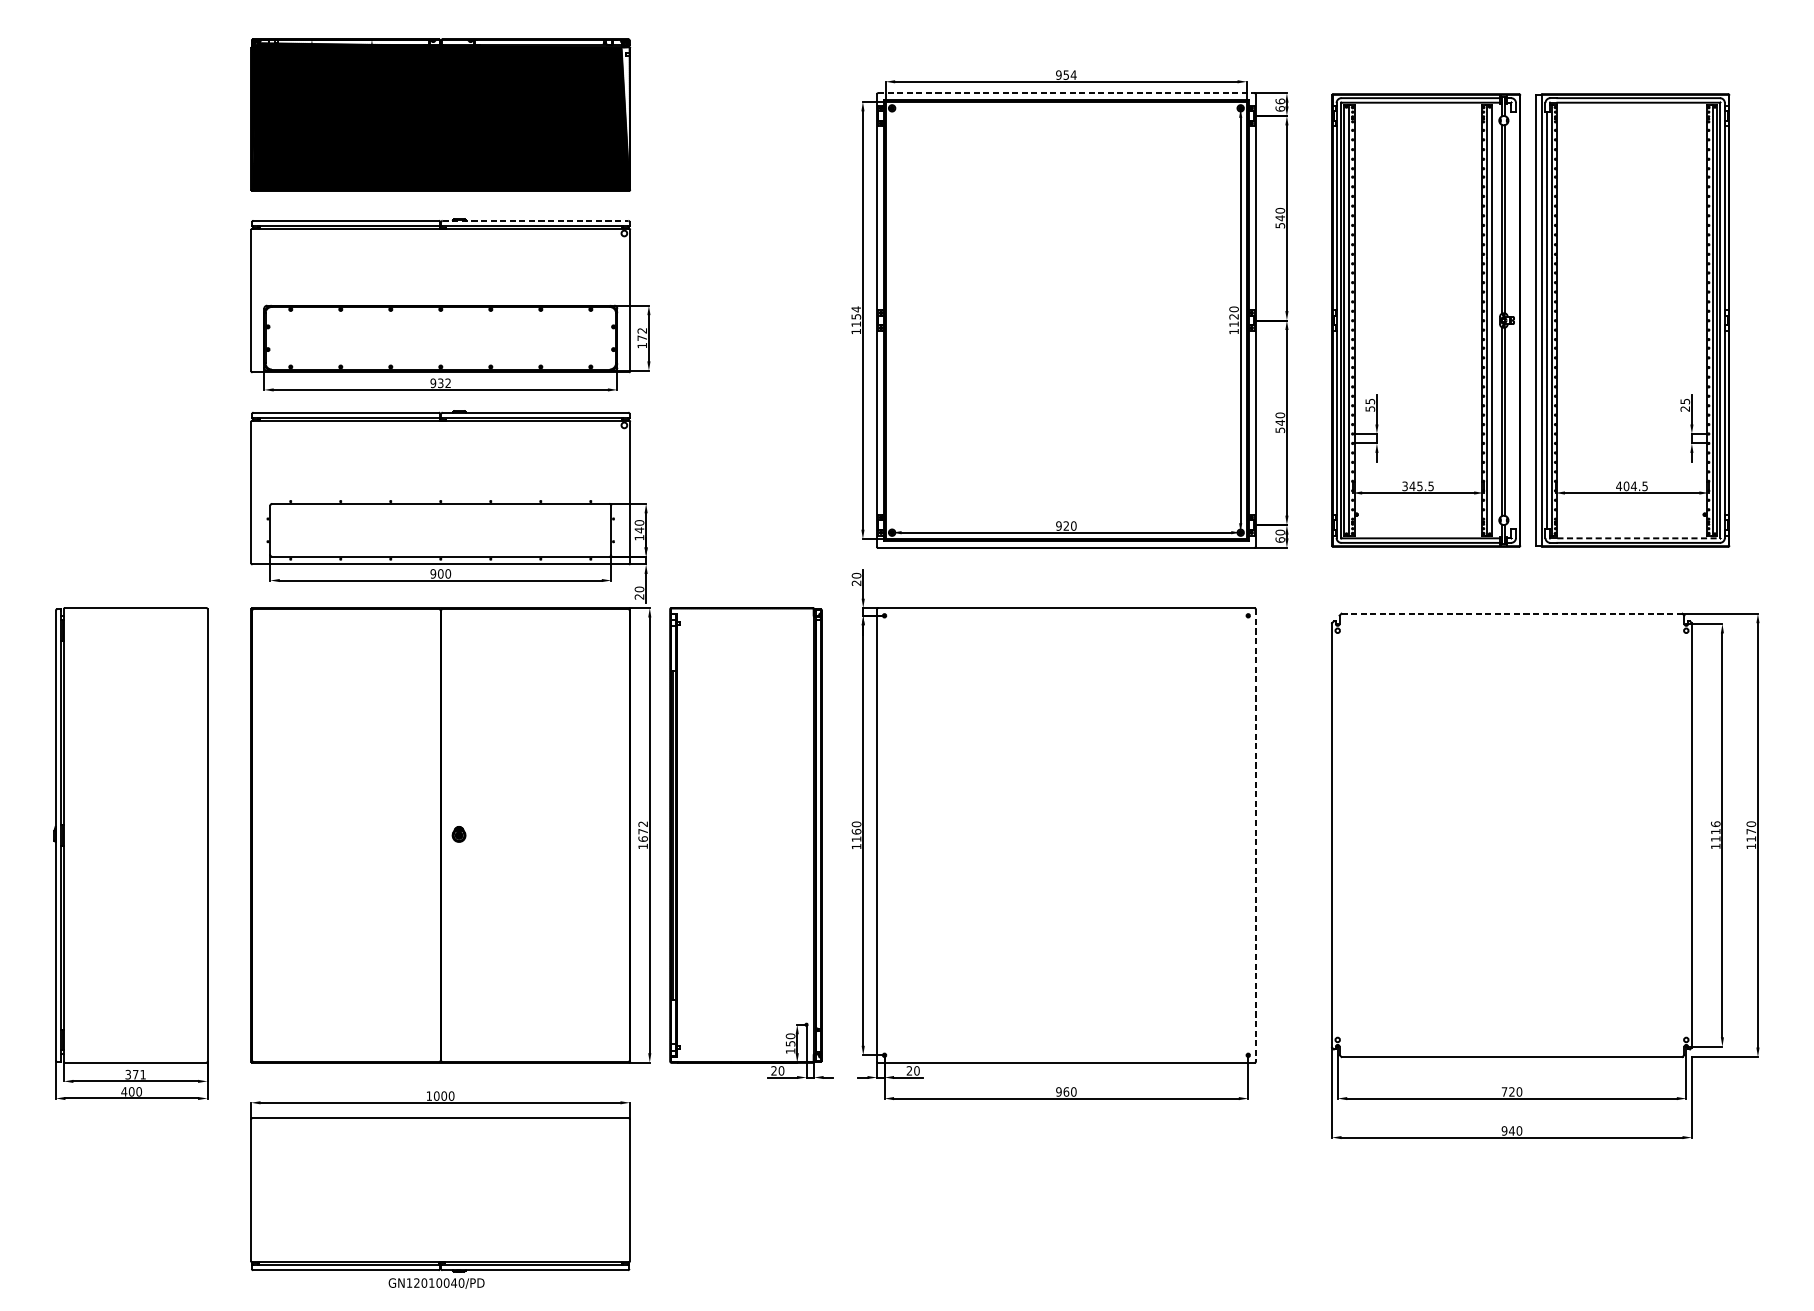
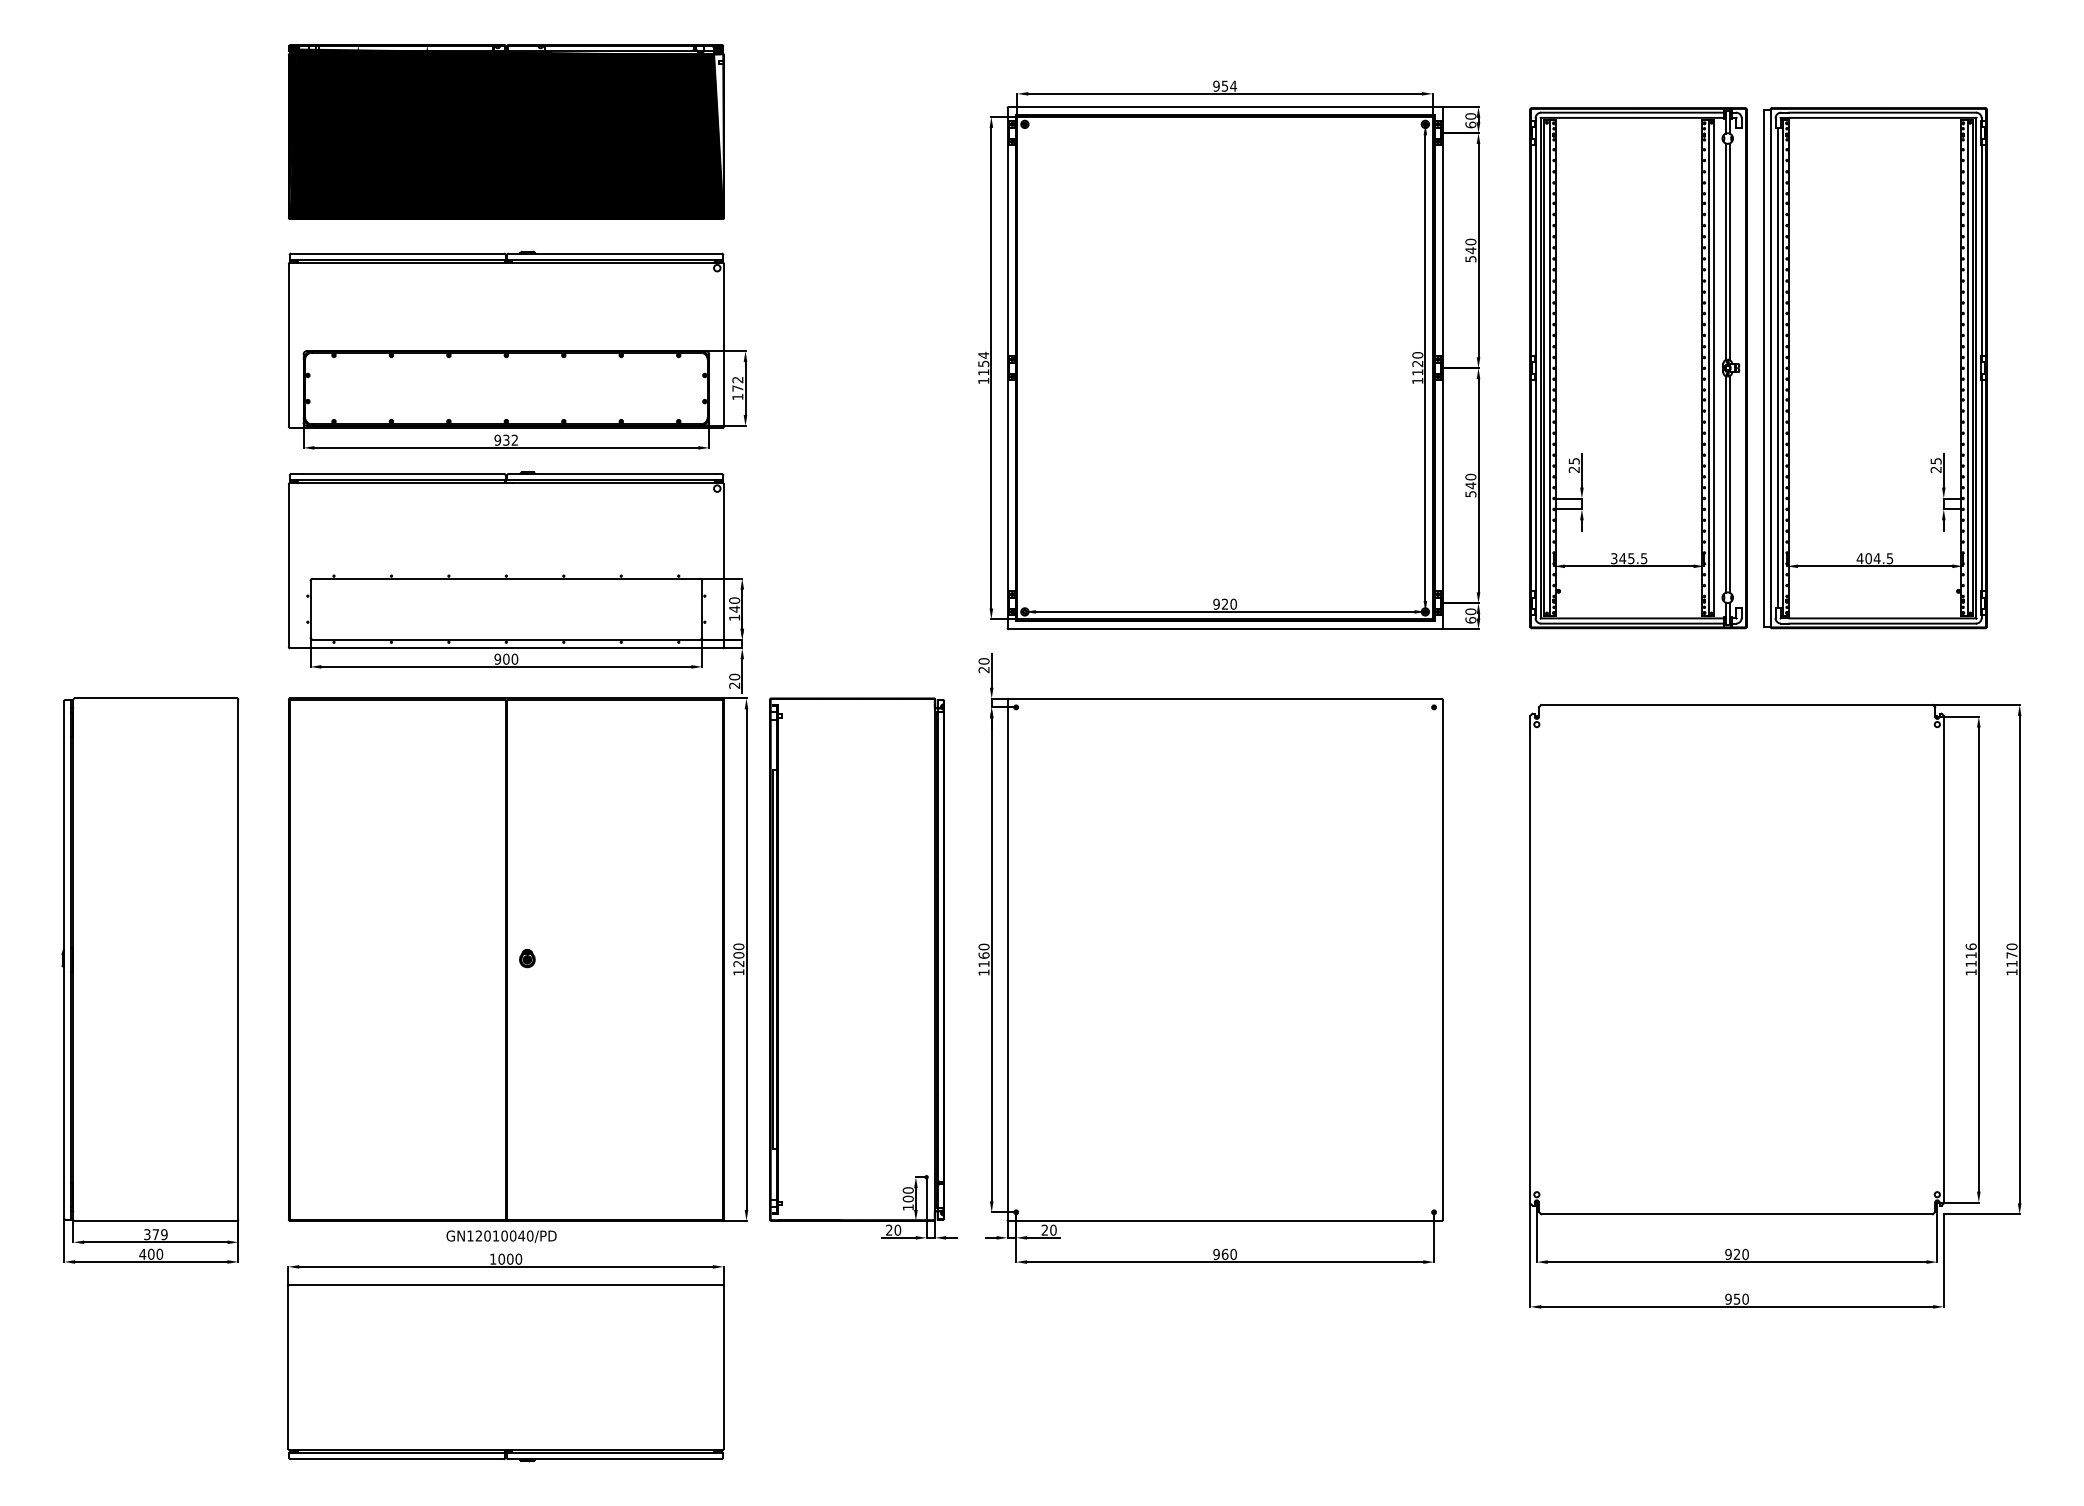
line: (1066, 92) -> (1225, 106), dashed -> solid
text: (1279, 101) -> (1470, 116), 66 -> 60
line: (535, 220) -> (615, 253), dashed -> solid
text: (1369, 408) -> (1573, 469), 55 -> 25
line: (1639, 538) -> (1883, 618), dashed -> solid
line: (1512, 614) -> (1737, 705), dashed -> solid
text: (642, 831) -> (738, 955), 1672 -> 1200
line: (1255, 835) -> (1442, 959), dashed -> solid
text: (789, 1043) -> (907, 1198), 150 -> 100
text: (143, 1074) -> (164, 1234), 371 -> 379
text: (1504, 1091) -> (1728, 1253), 720 -> 920
text: (1511, 1130) -> (1736, 1298), 940 -> 950
text: (436, 1283) -> (501, 1236), moved

